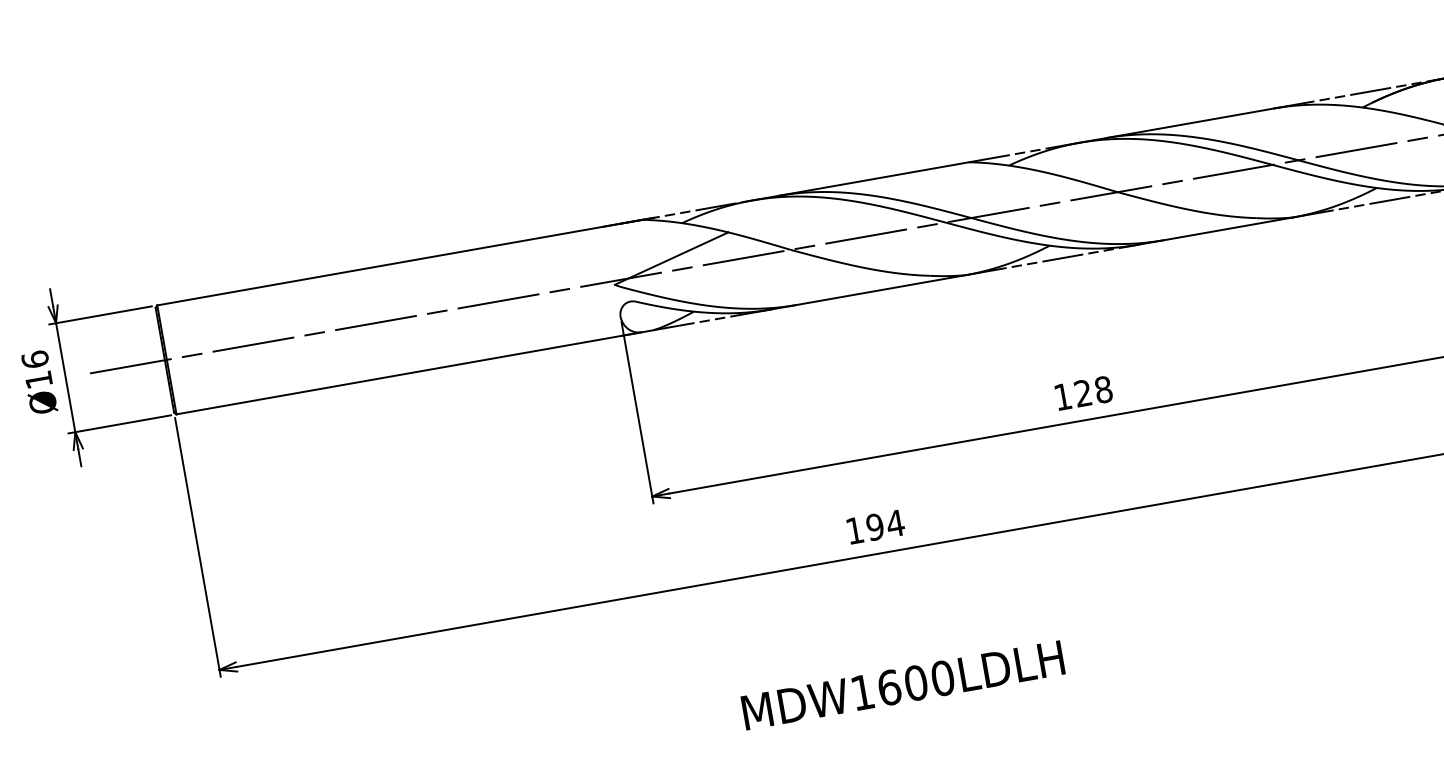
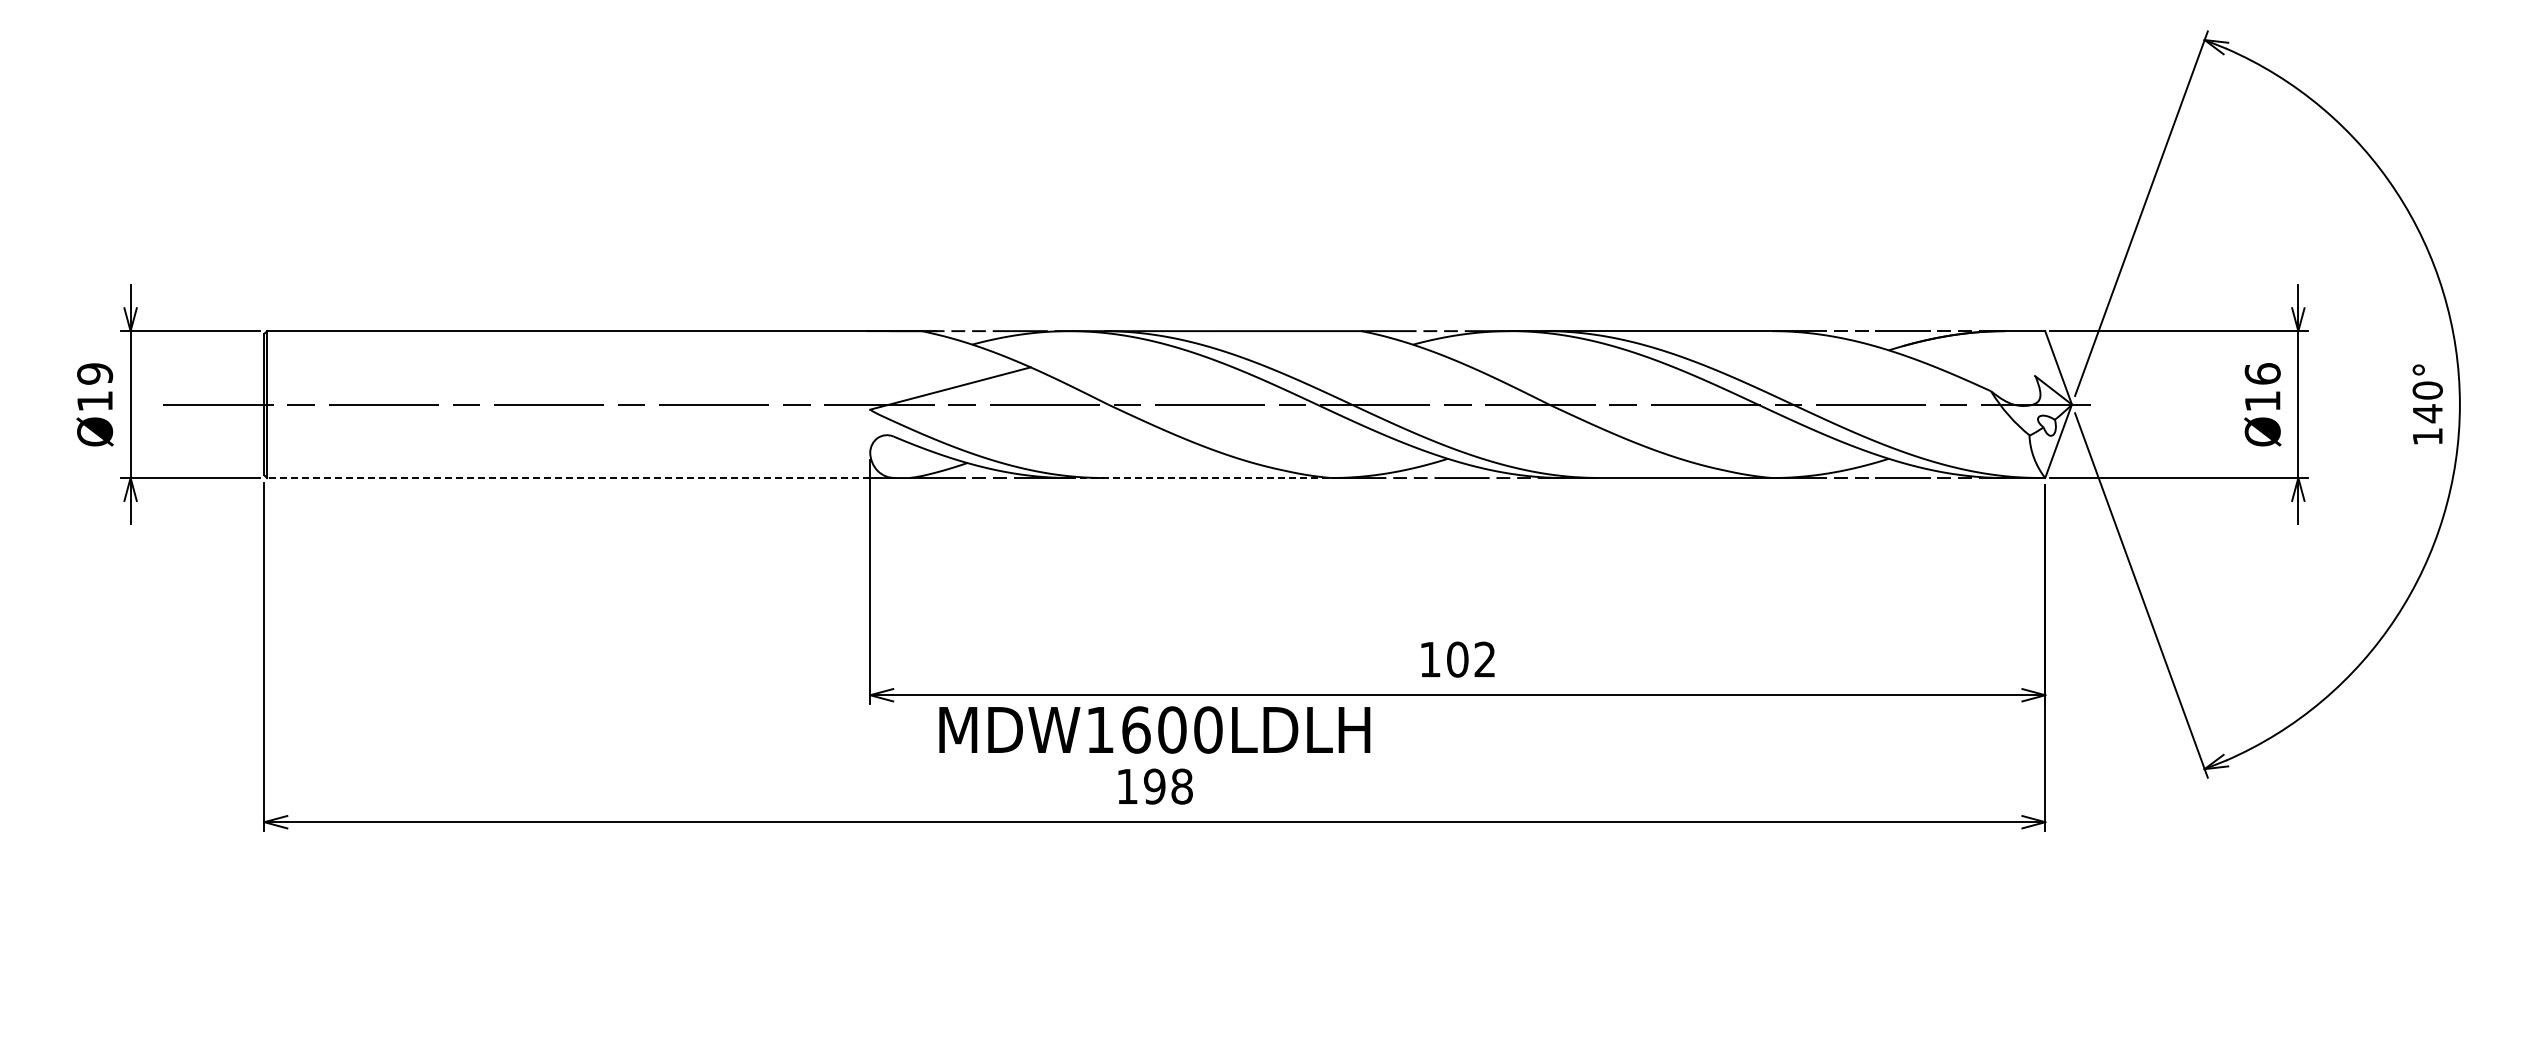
line: (868, 292) -> (1200, 478), solid -> dashed
text: (35, 359) -> (95, 373), Ø16 -> Ø19
line: (407, 373) -> (578, 478), solid -> dashed
text: (1093, 391) -> (1471, 659), 128 -> 102
text: (895, 523) -> (1181, 786), 194 -> 198
text: (902, 685) -> (1154, 729), moved

